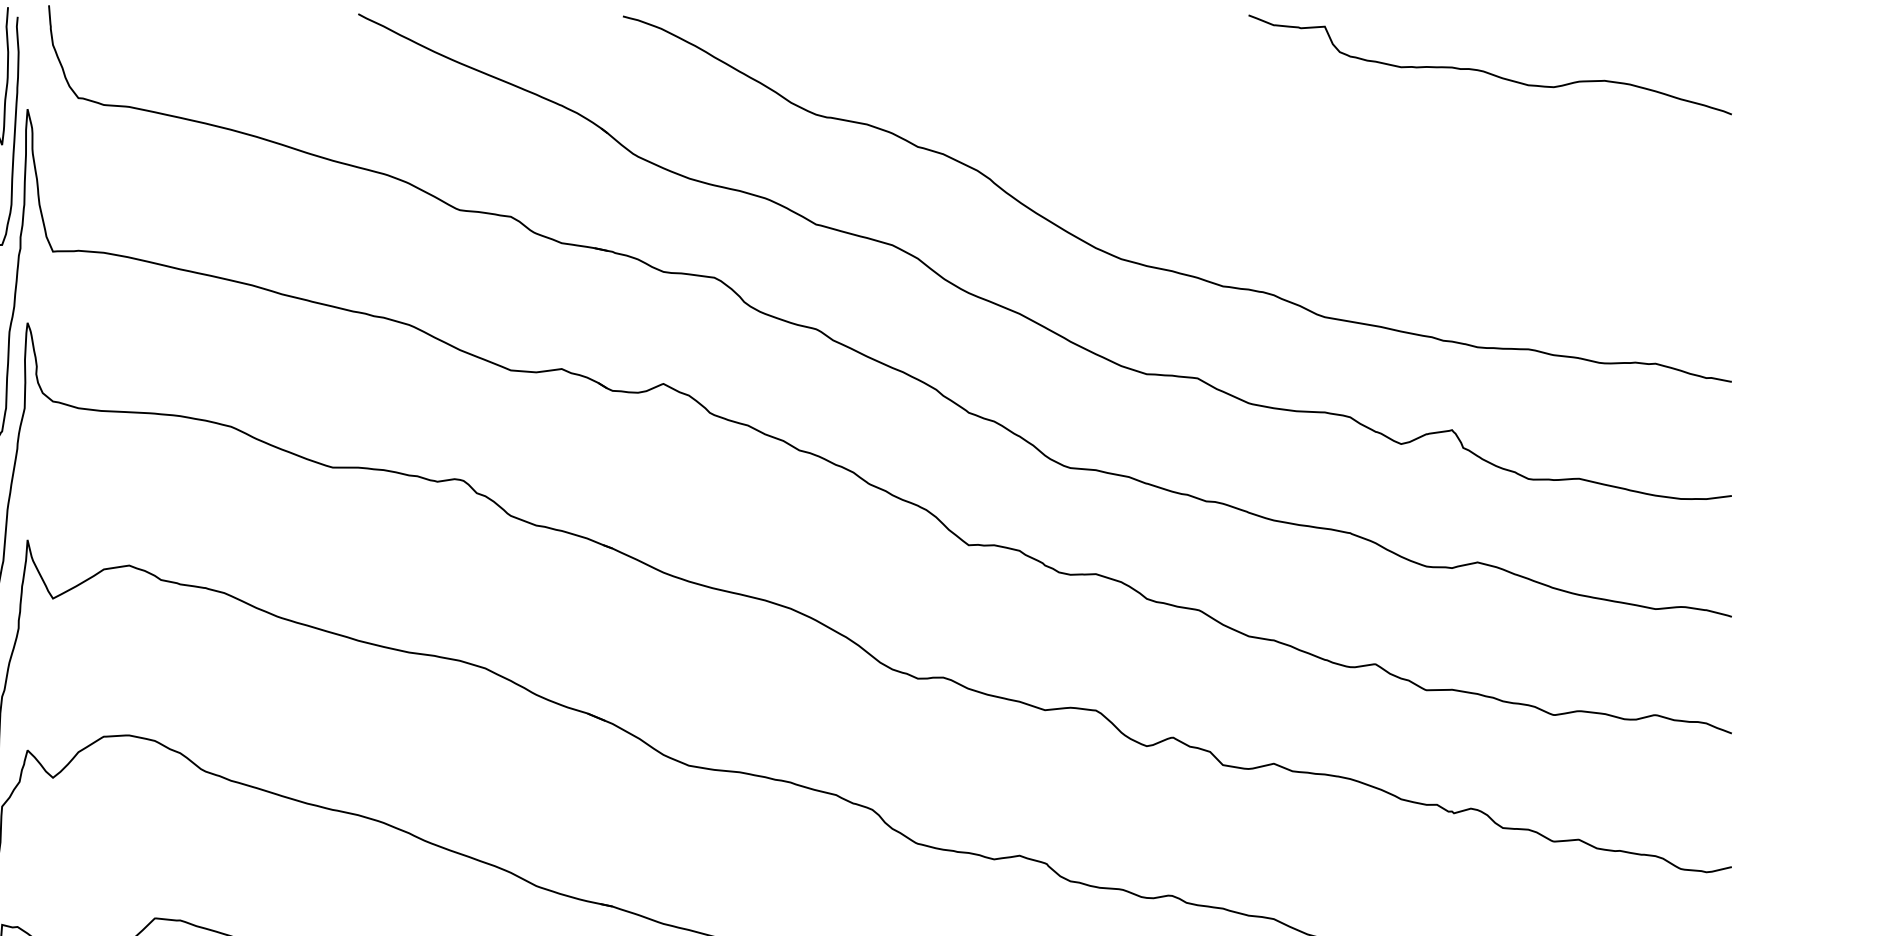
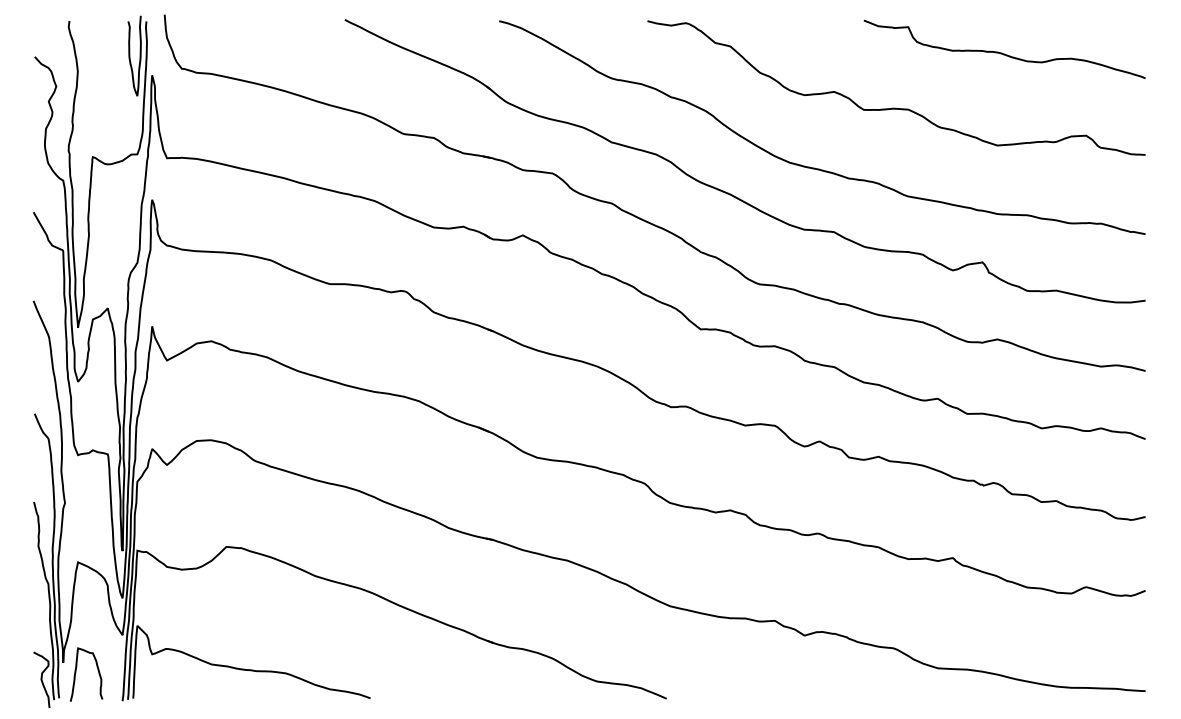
curve: (1304, 164) -> (896, 107), added

